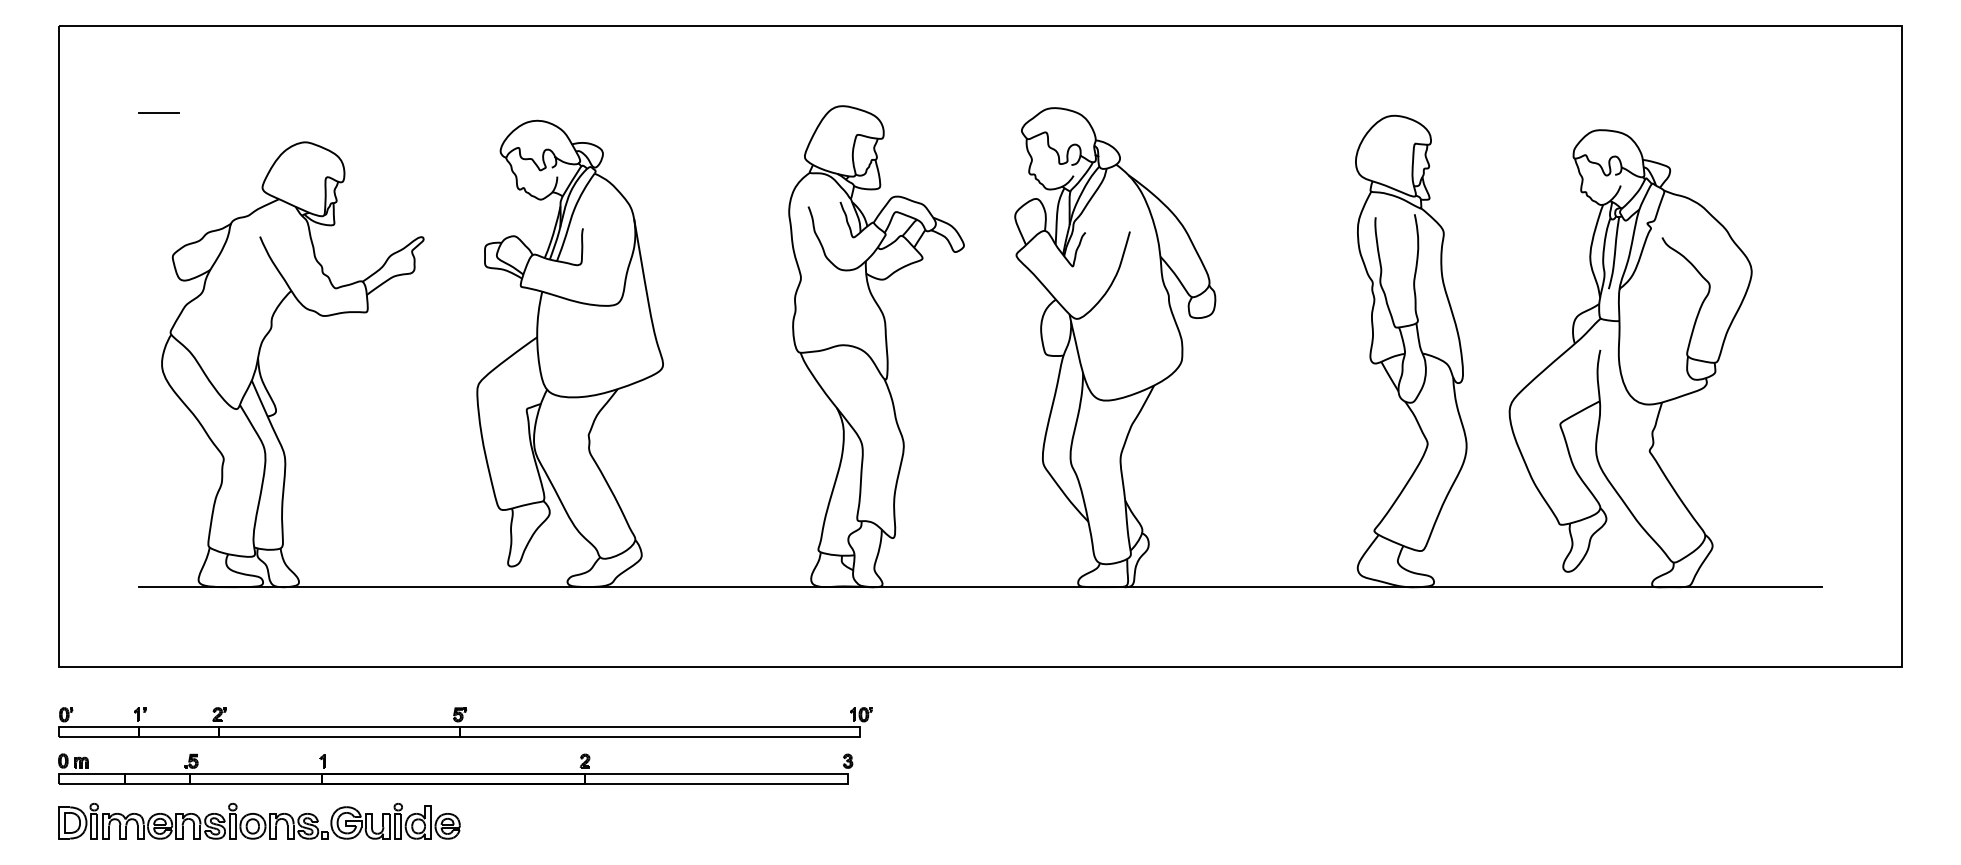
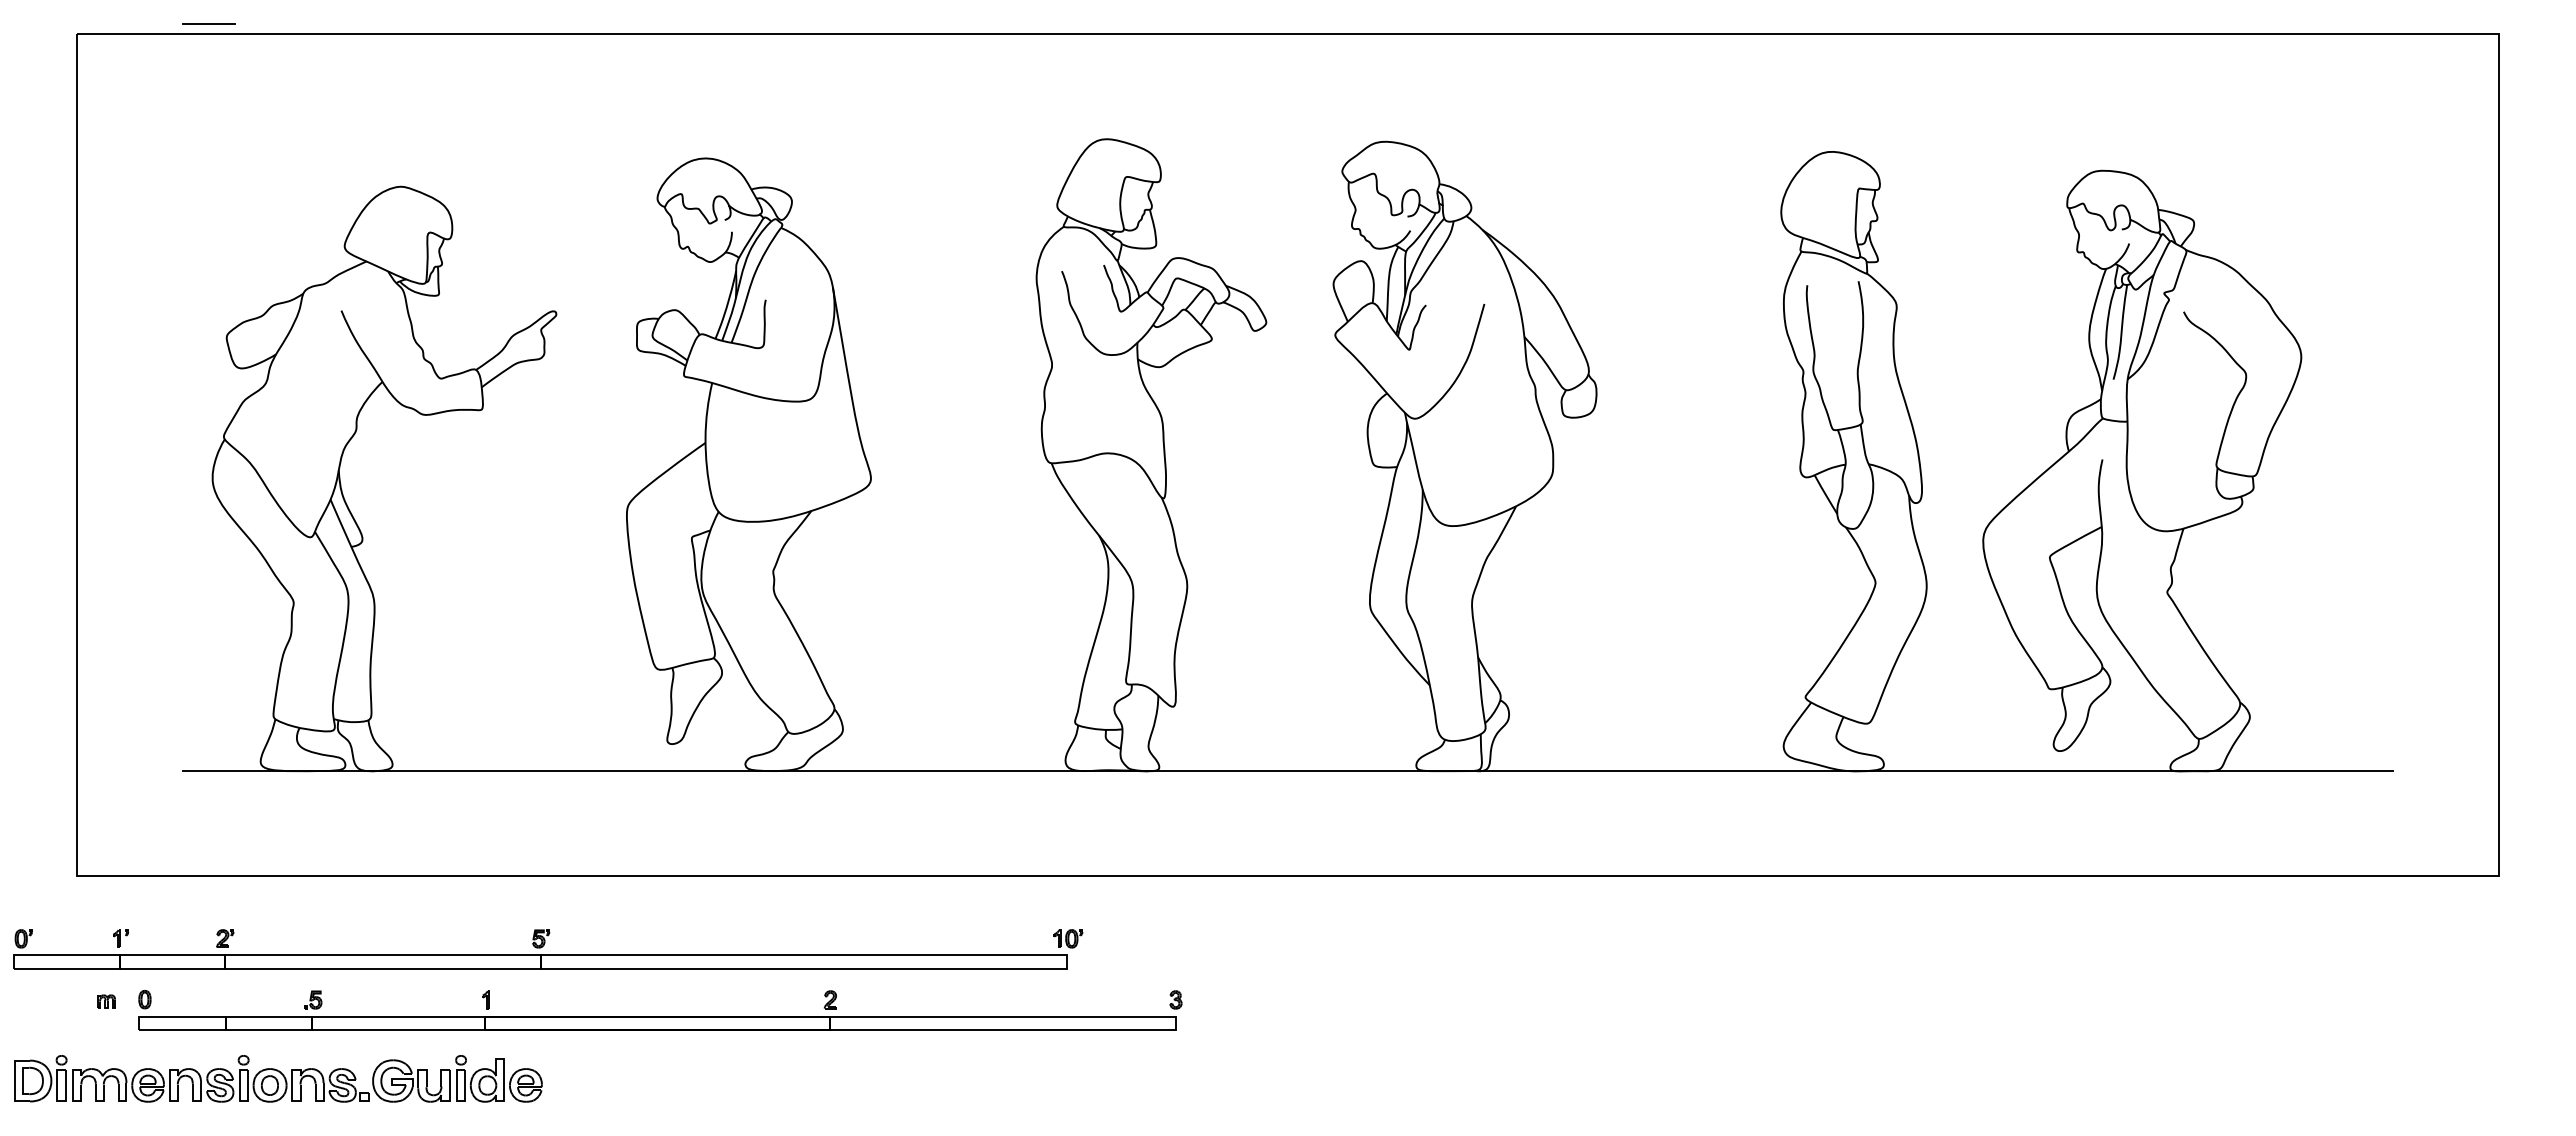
line: (158, 112) -> (208, 23), moved
part: (465, 722) -> (548, 949), moved
part: (455, 769) -> (660, 1010), moved
part: (259, 821) -> (278, 1078), moved

